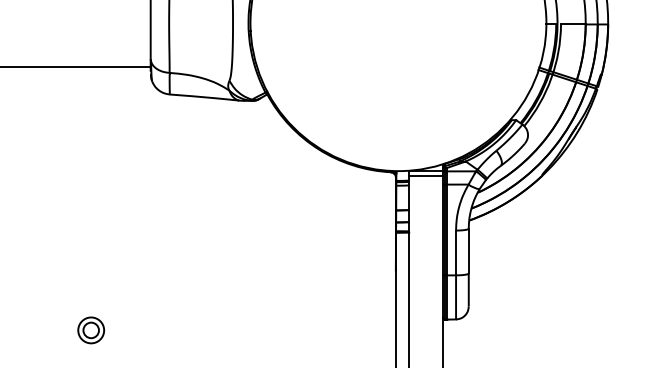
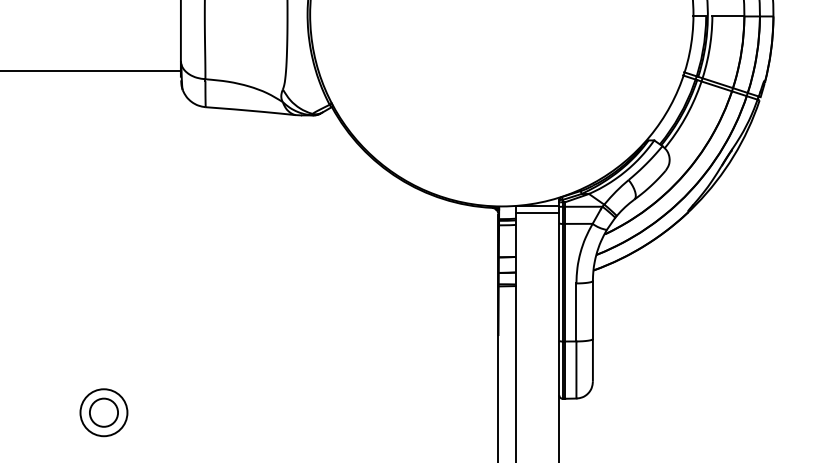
part: (90, 330) -> (102, 412), size x1.4

